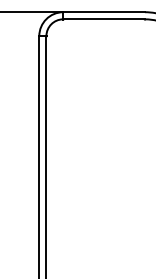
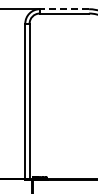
line: (104, 12) -> (64, 9), solid -> dashed

